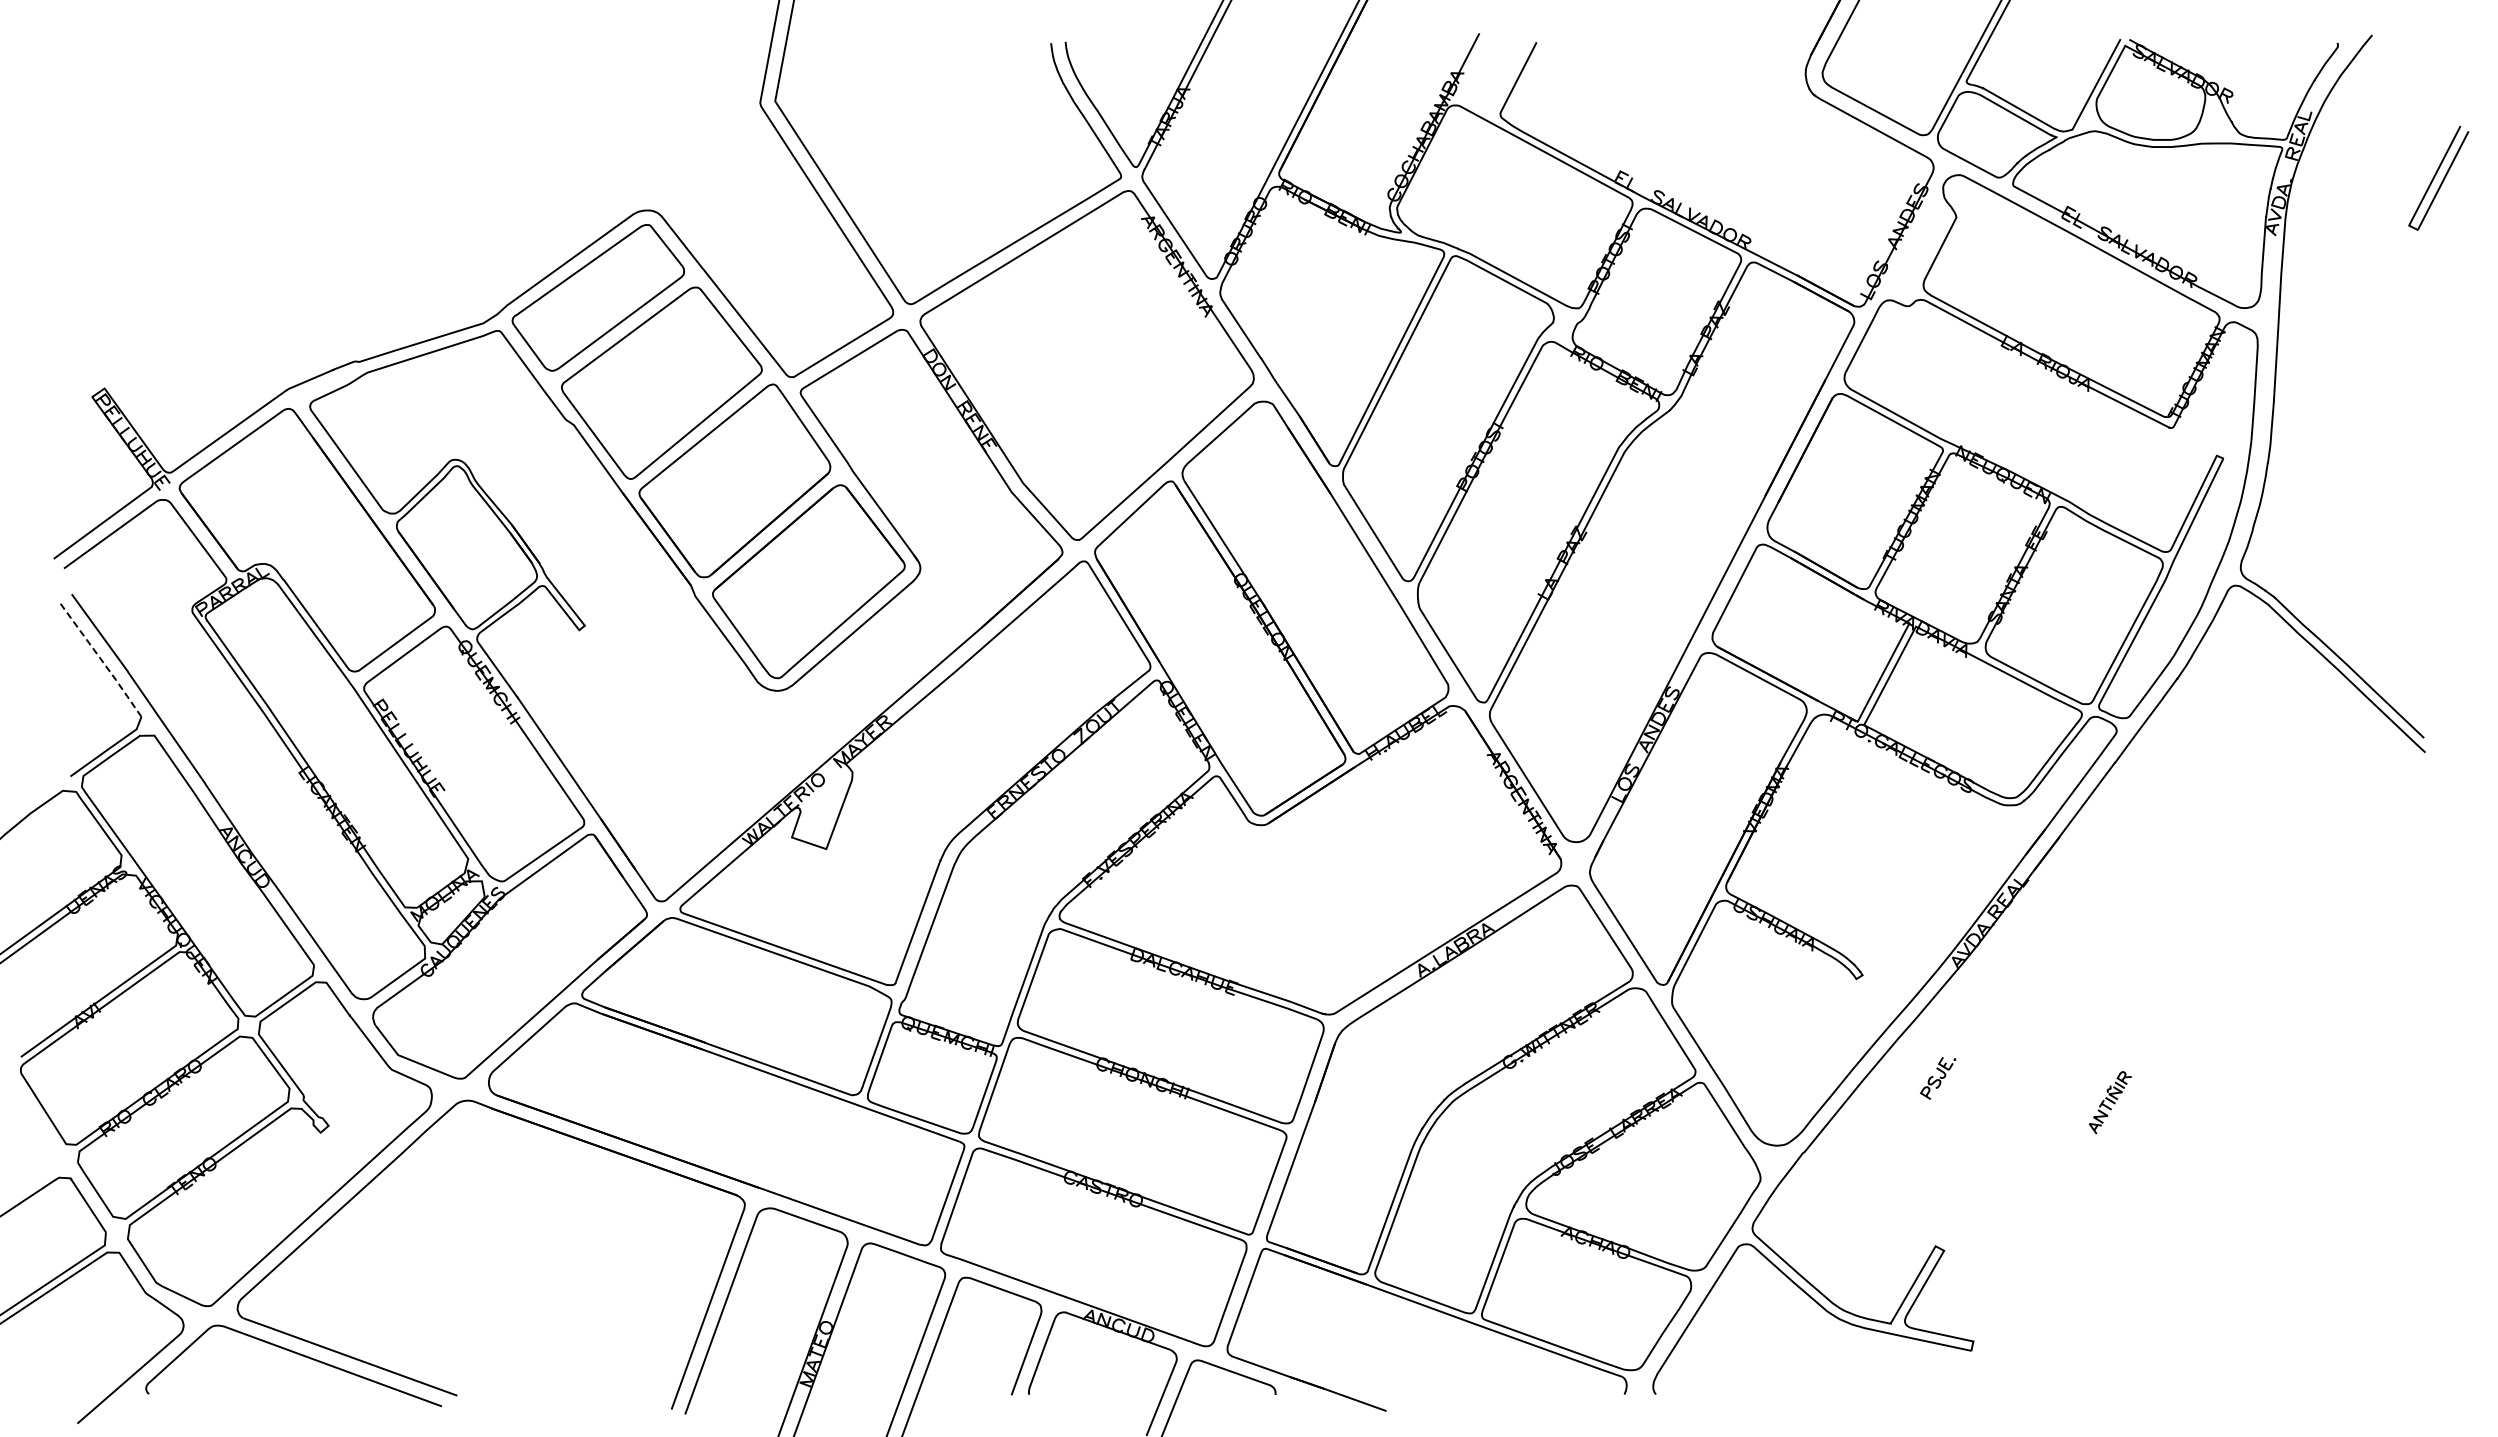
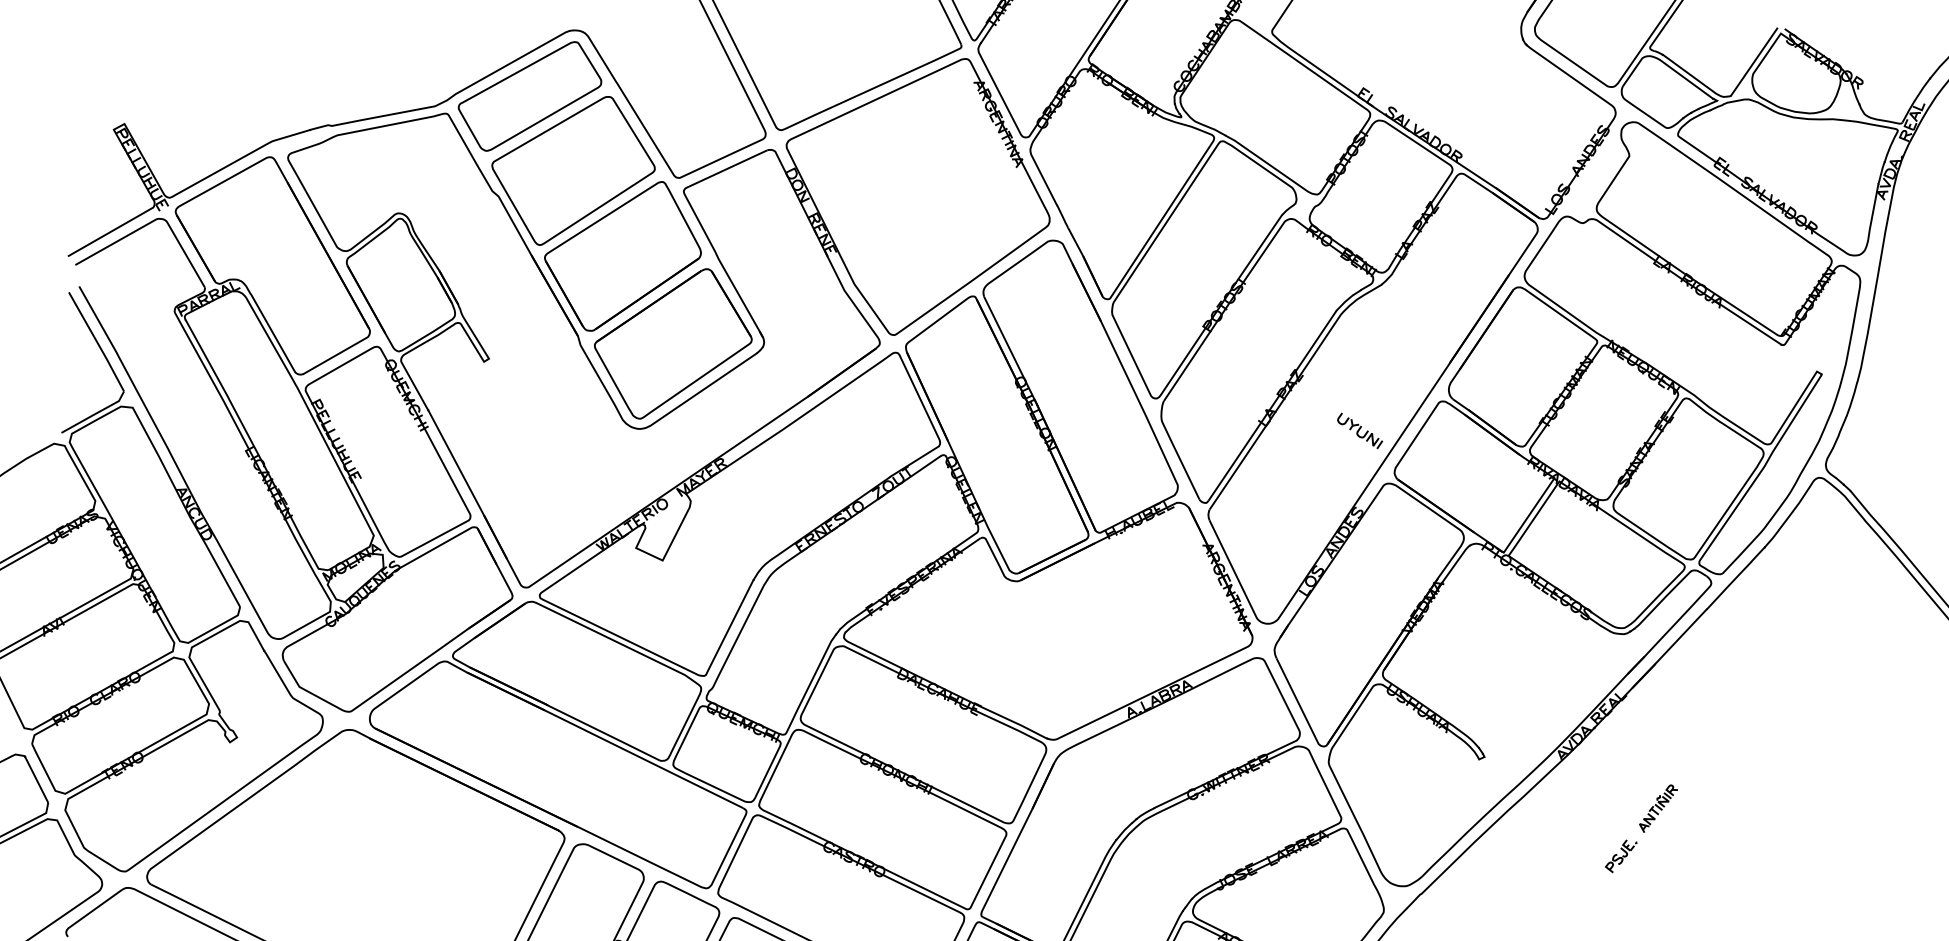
part: (1663, 592) -> (1359, 430), added
line: (101, 659) -> (97, 341), dashed -> solid
part: (1938, 1078) -> (1621, 856), moved
part: (2110, 1102) -> (1658, 808), moved

